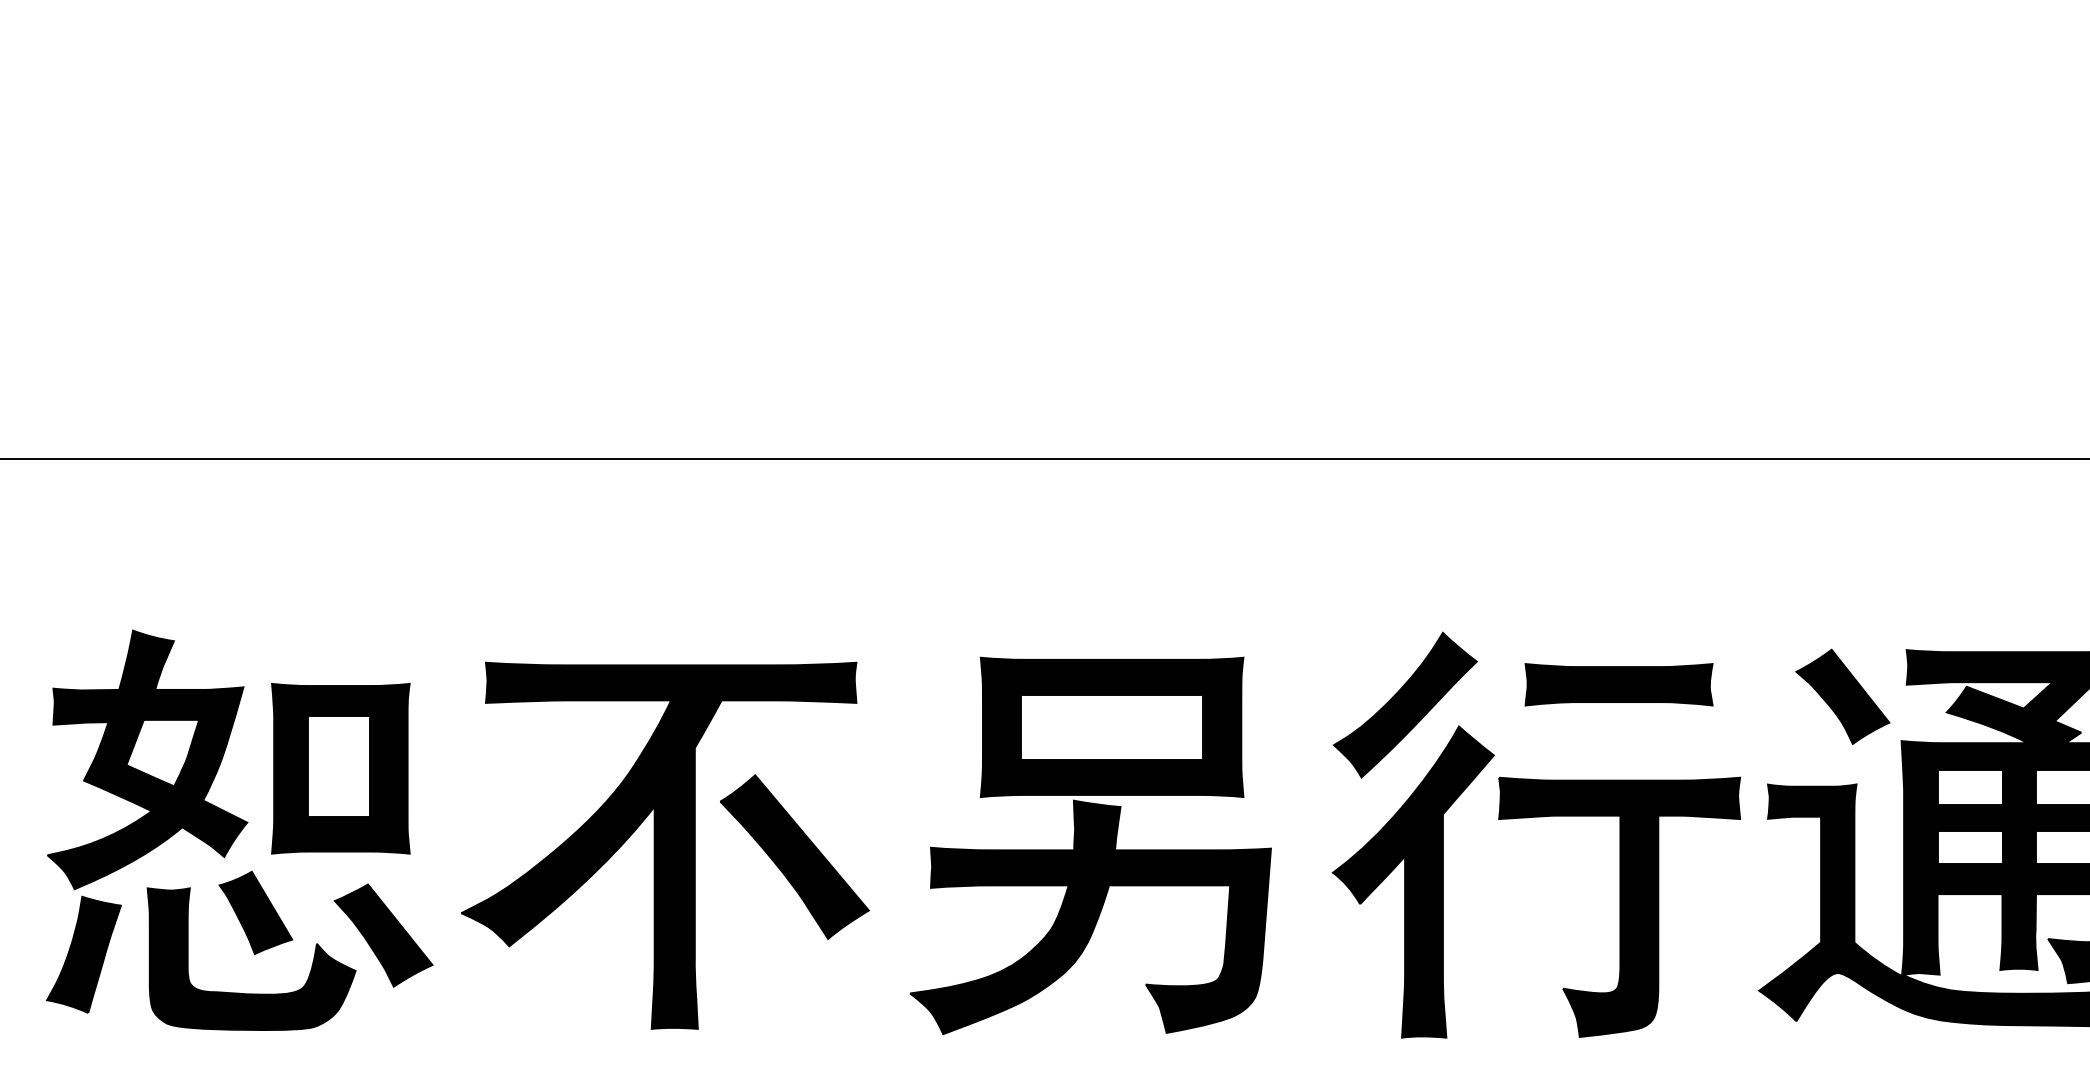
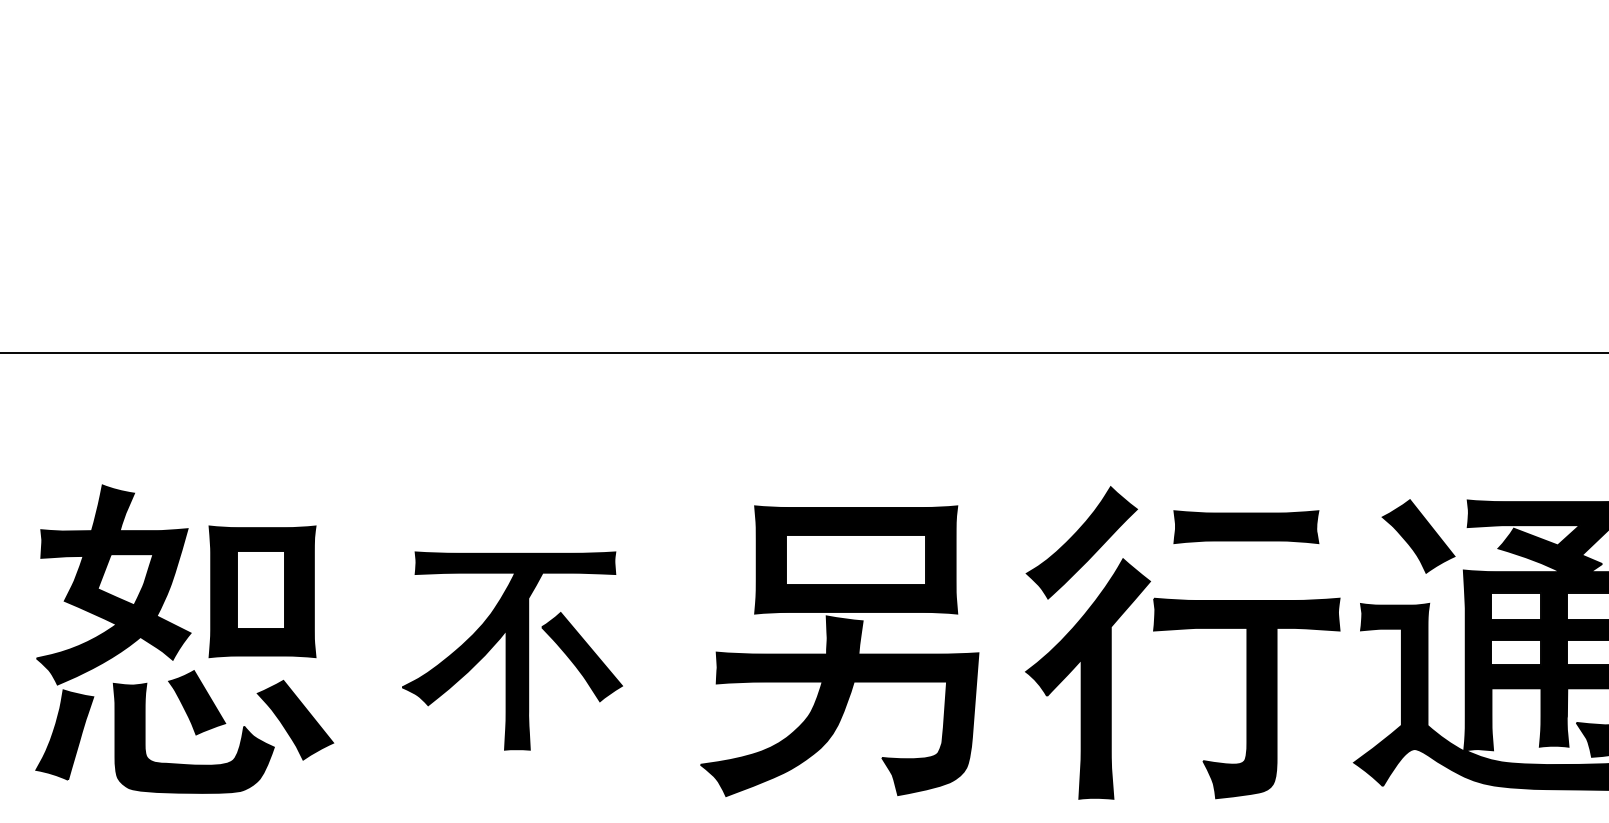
part: (665, 845) -> (512, 650), size x0.7

